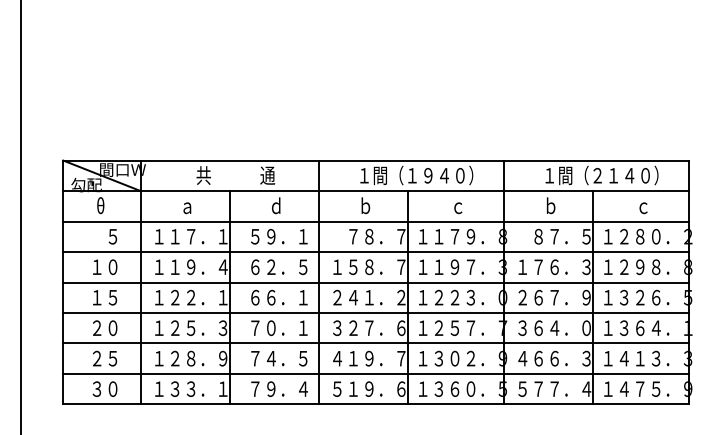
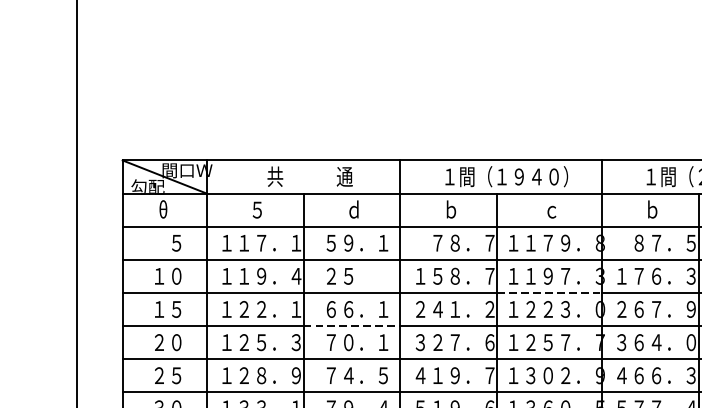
text: (187, 206) -> (257, 210), ａ -> ５
text: (279, 267) -> (357, 276), ６２．５ -> ２５
line: (456, 282) -> (549, 292), solid -> dashed
line: (274, 312) -> (352, 325), solid -> dashed

